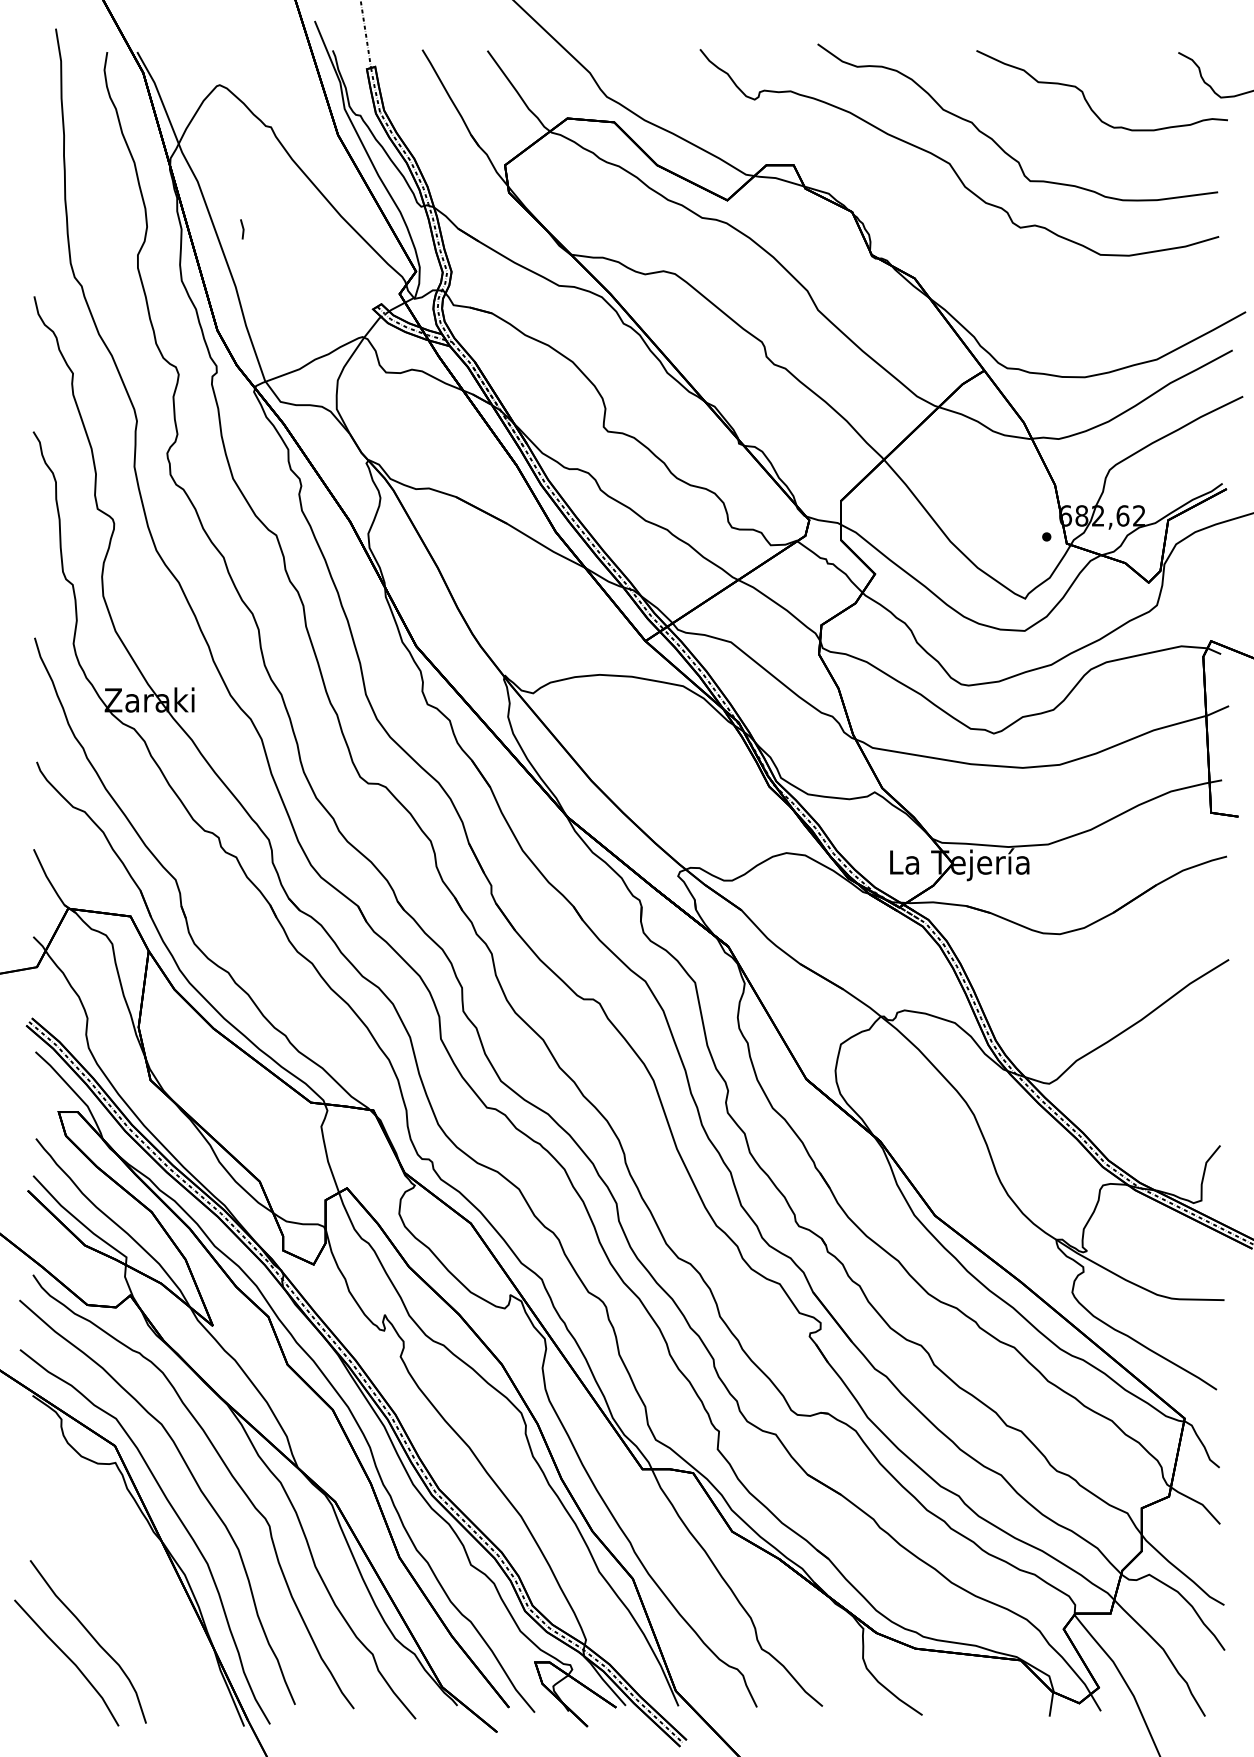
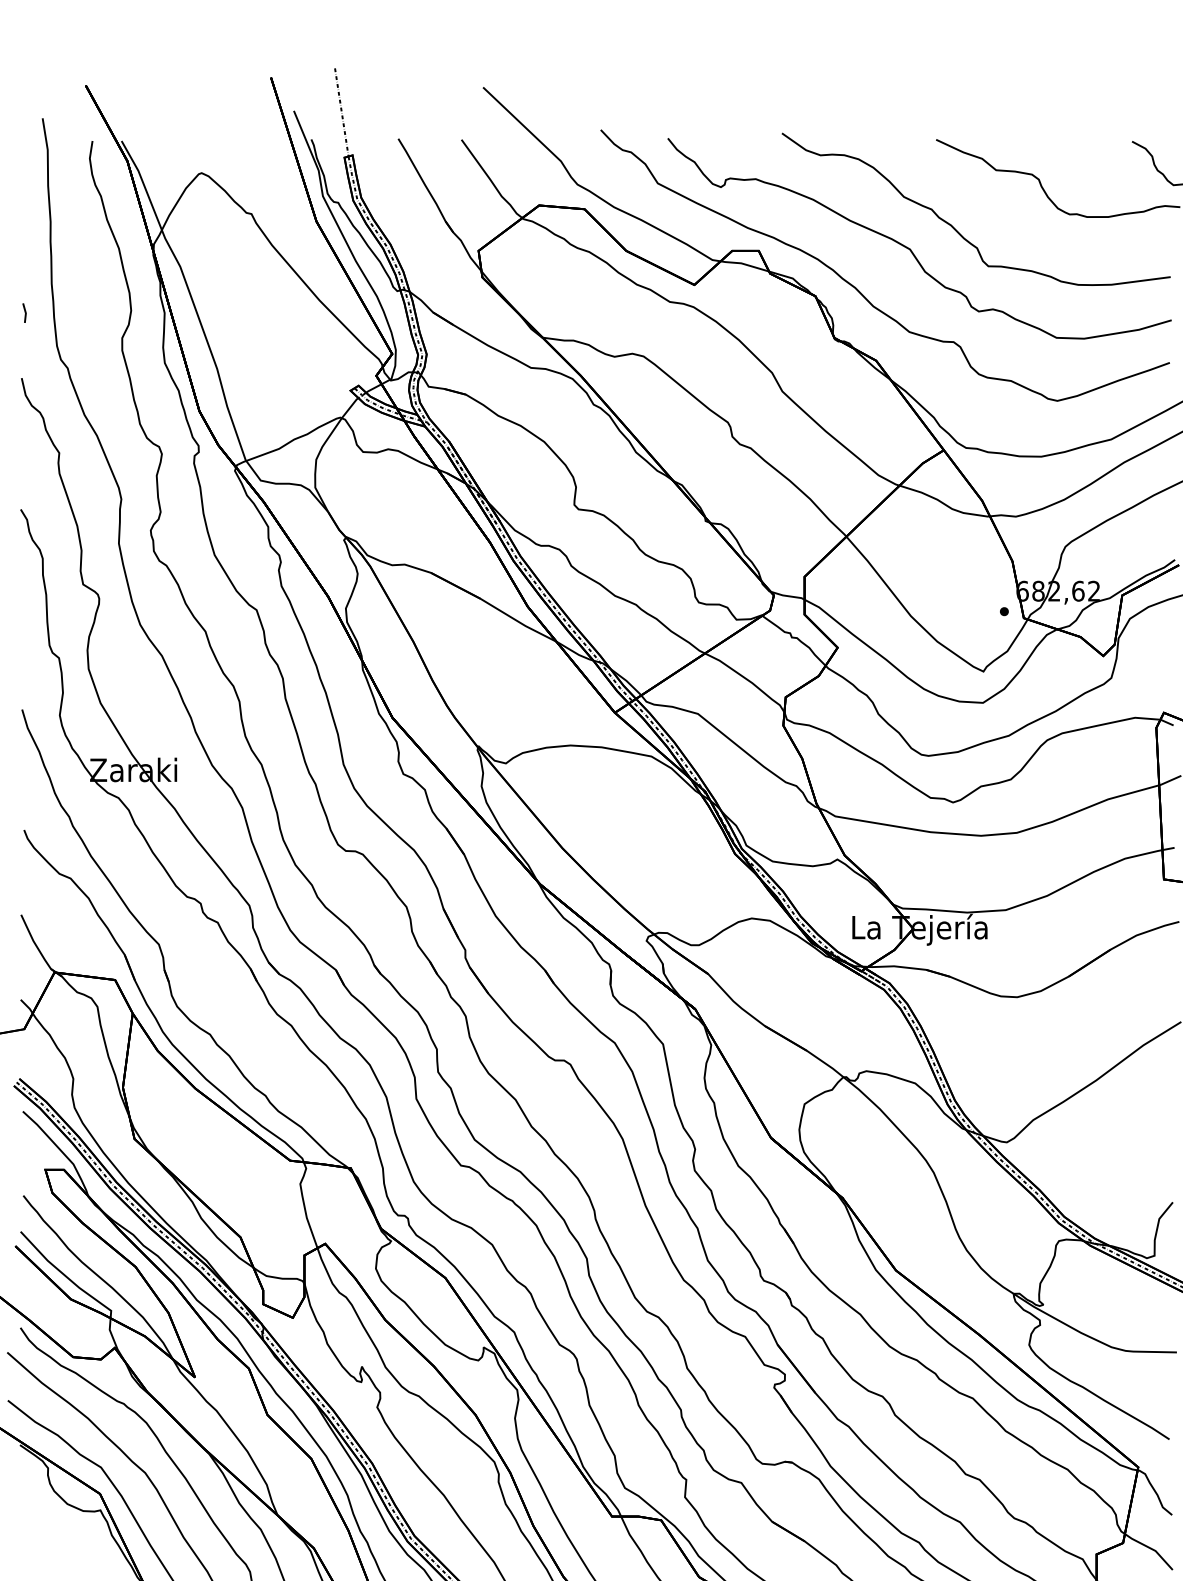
curve: (897, 206) -> (859, 290), added
line: (242, 229) -> (24, 313), moved

